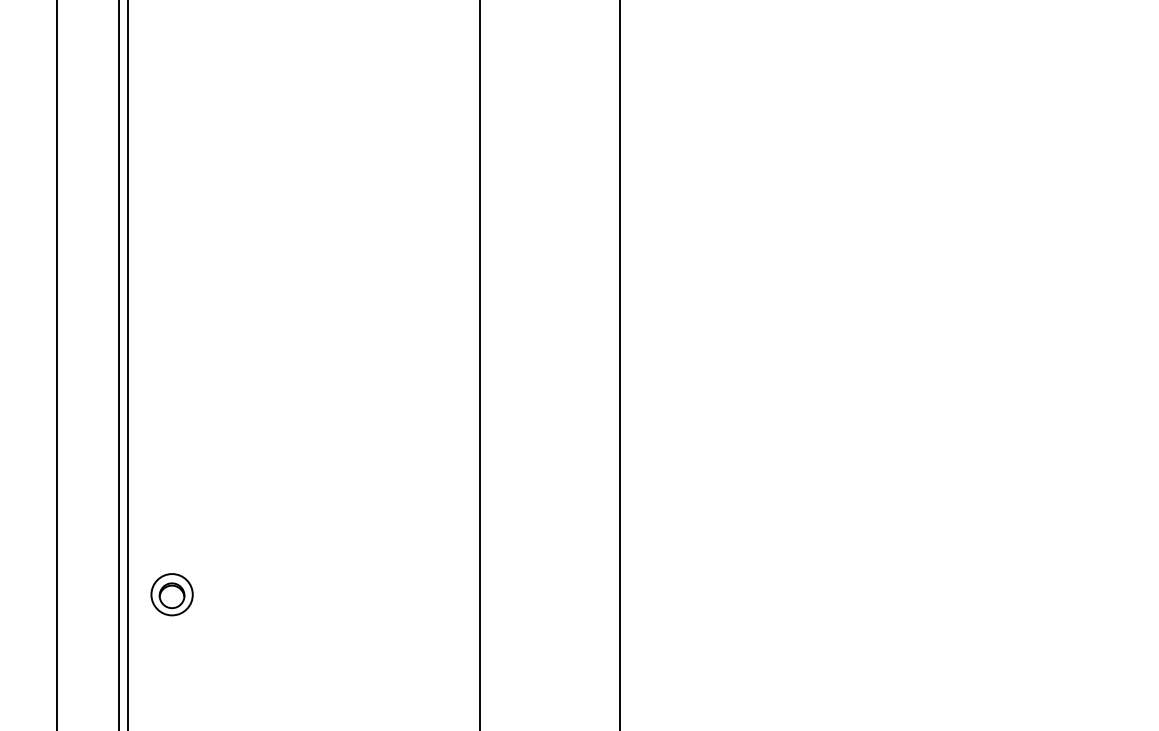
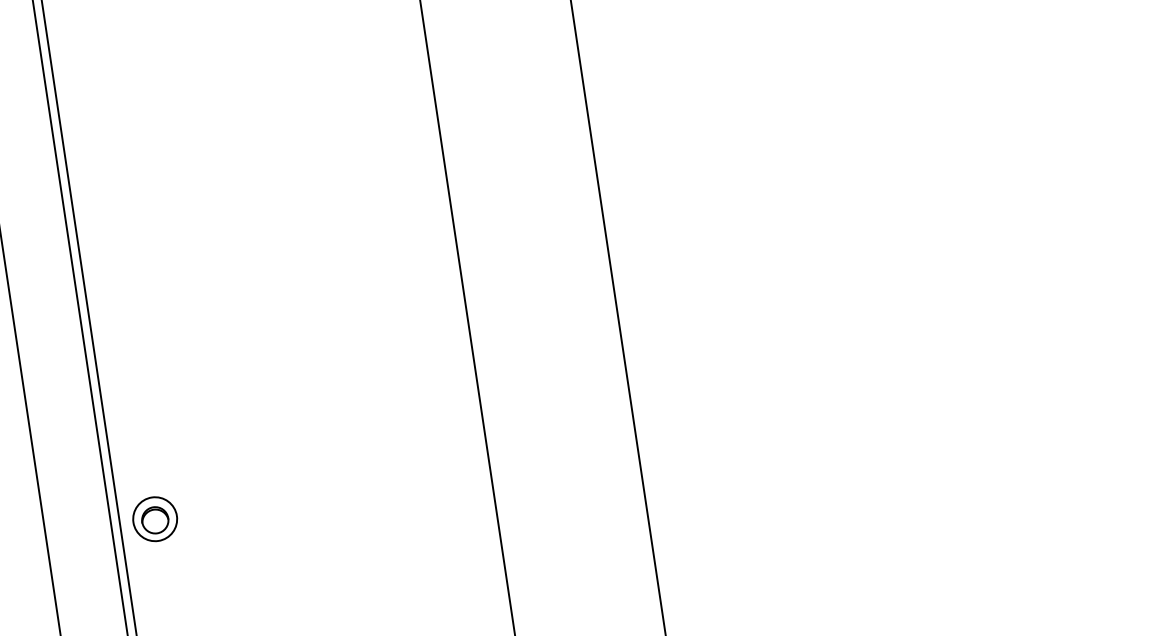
part: (171, 594) -> (154, 519), moved

